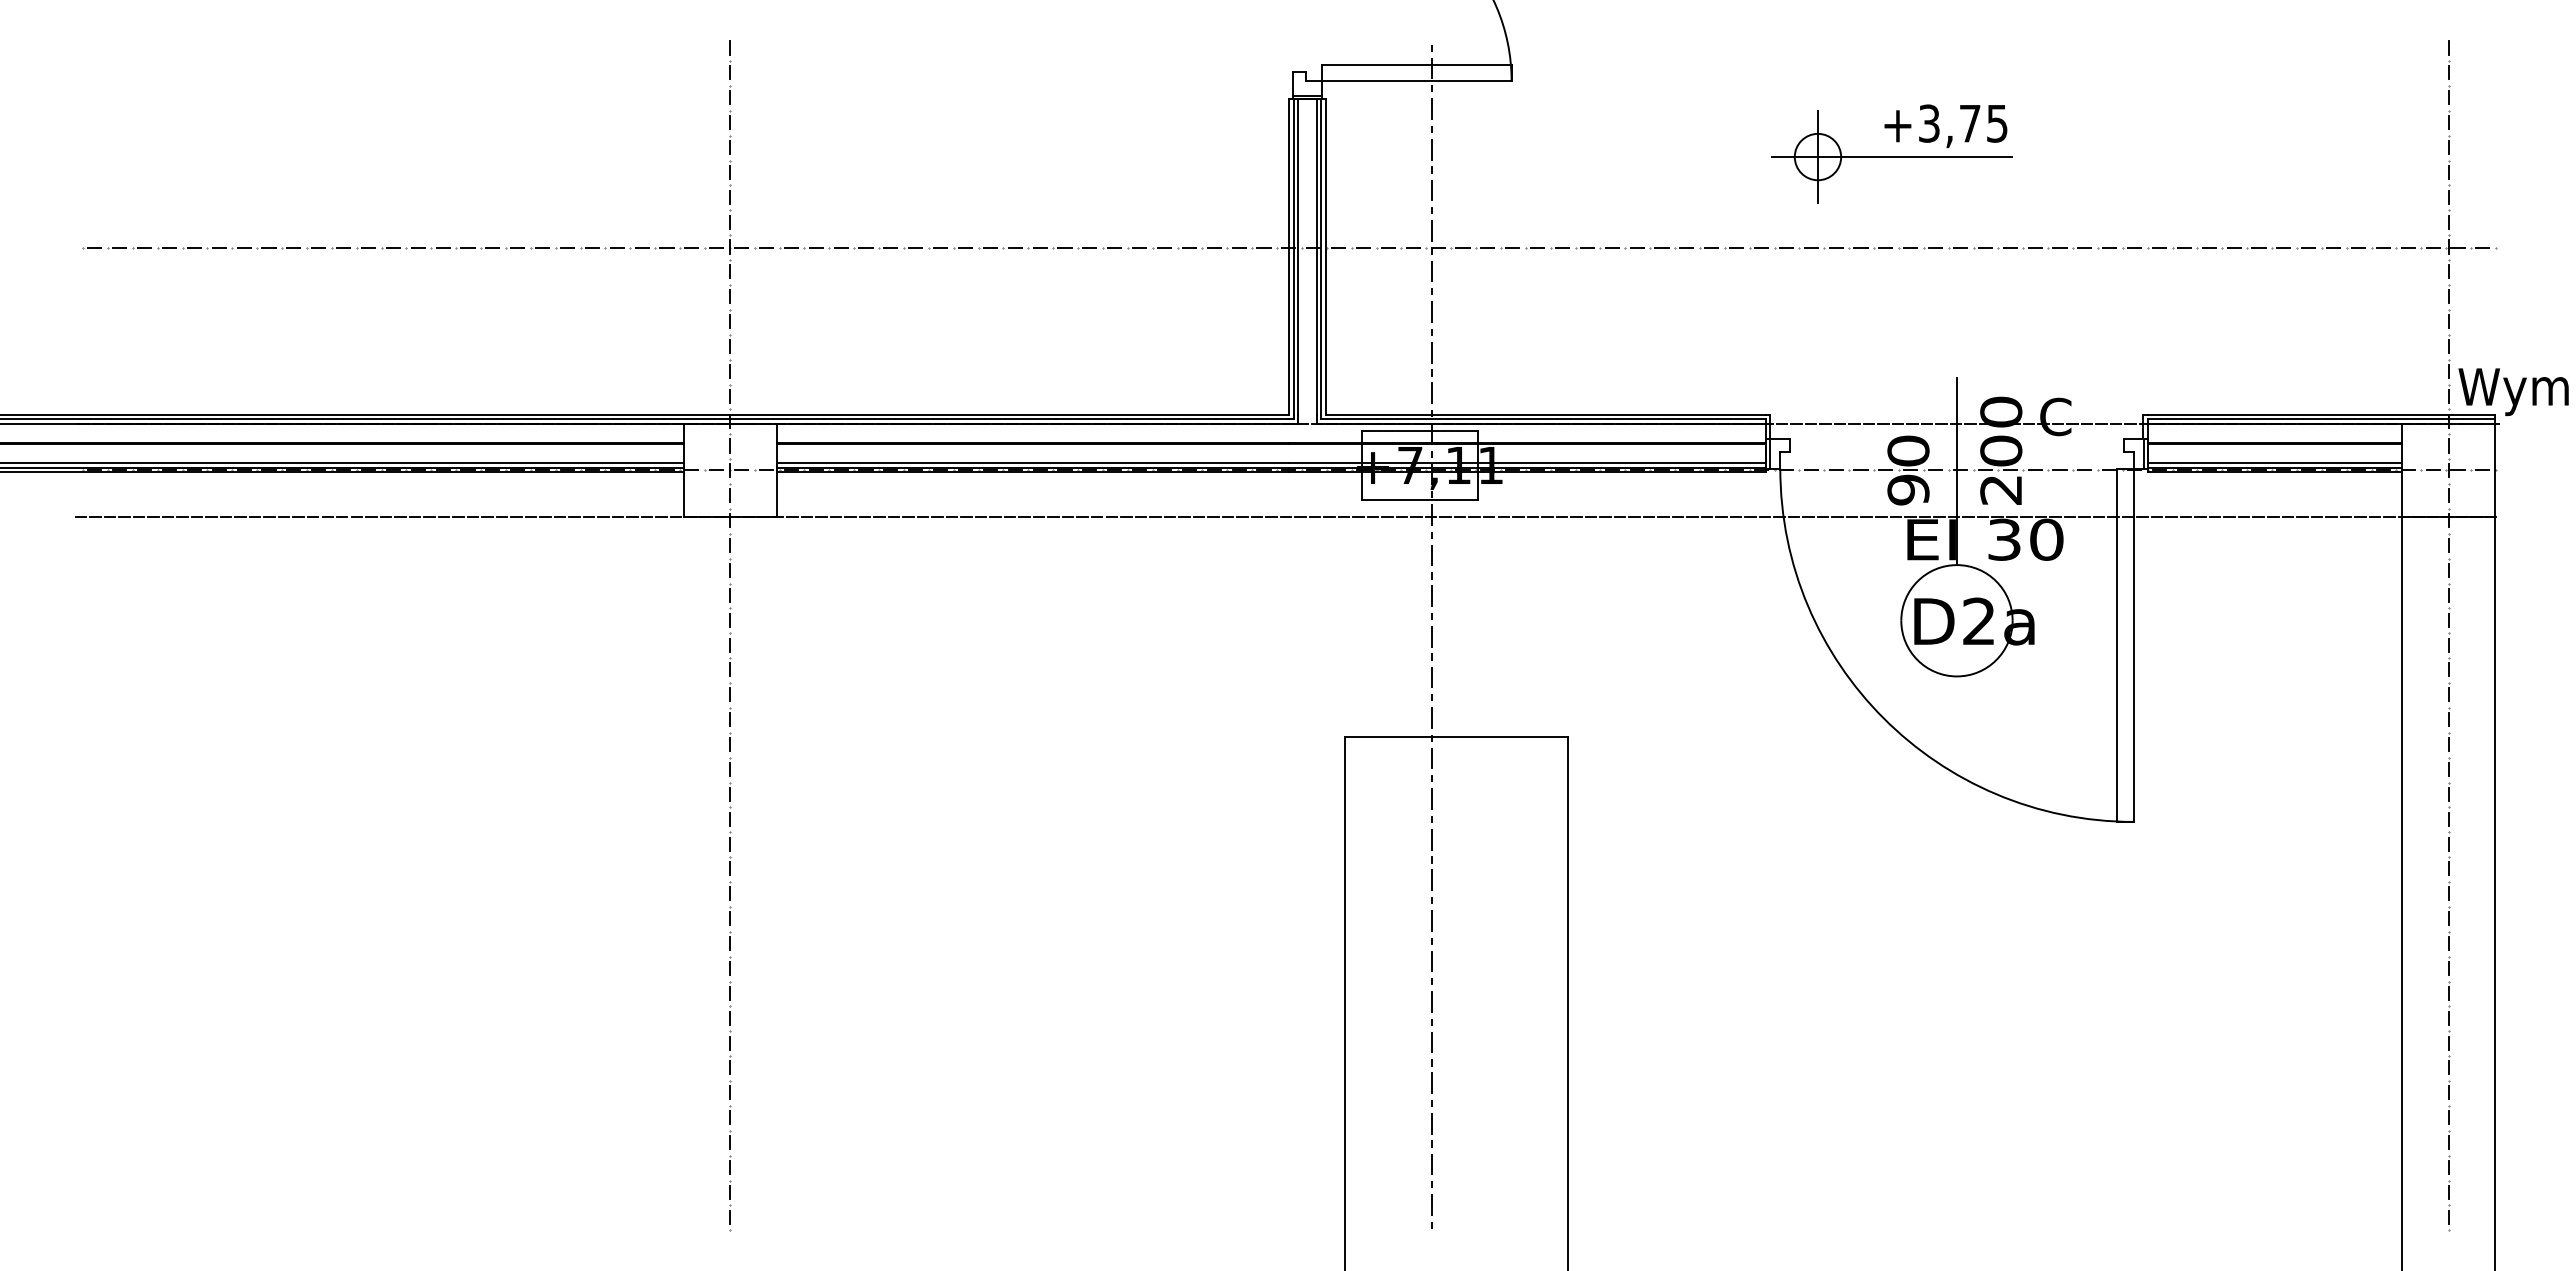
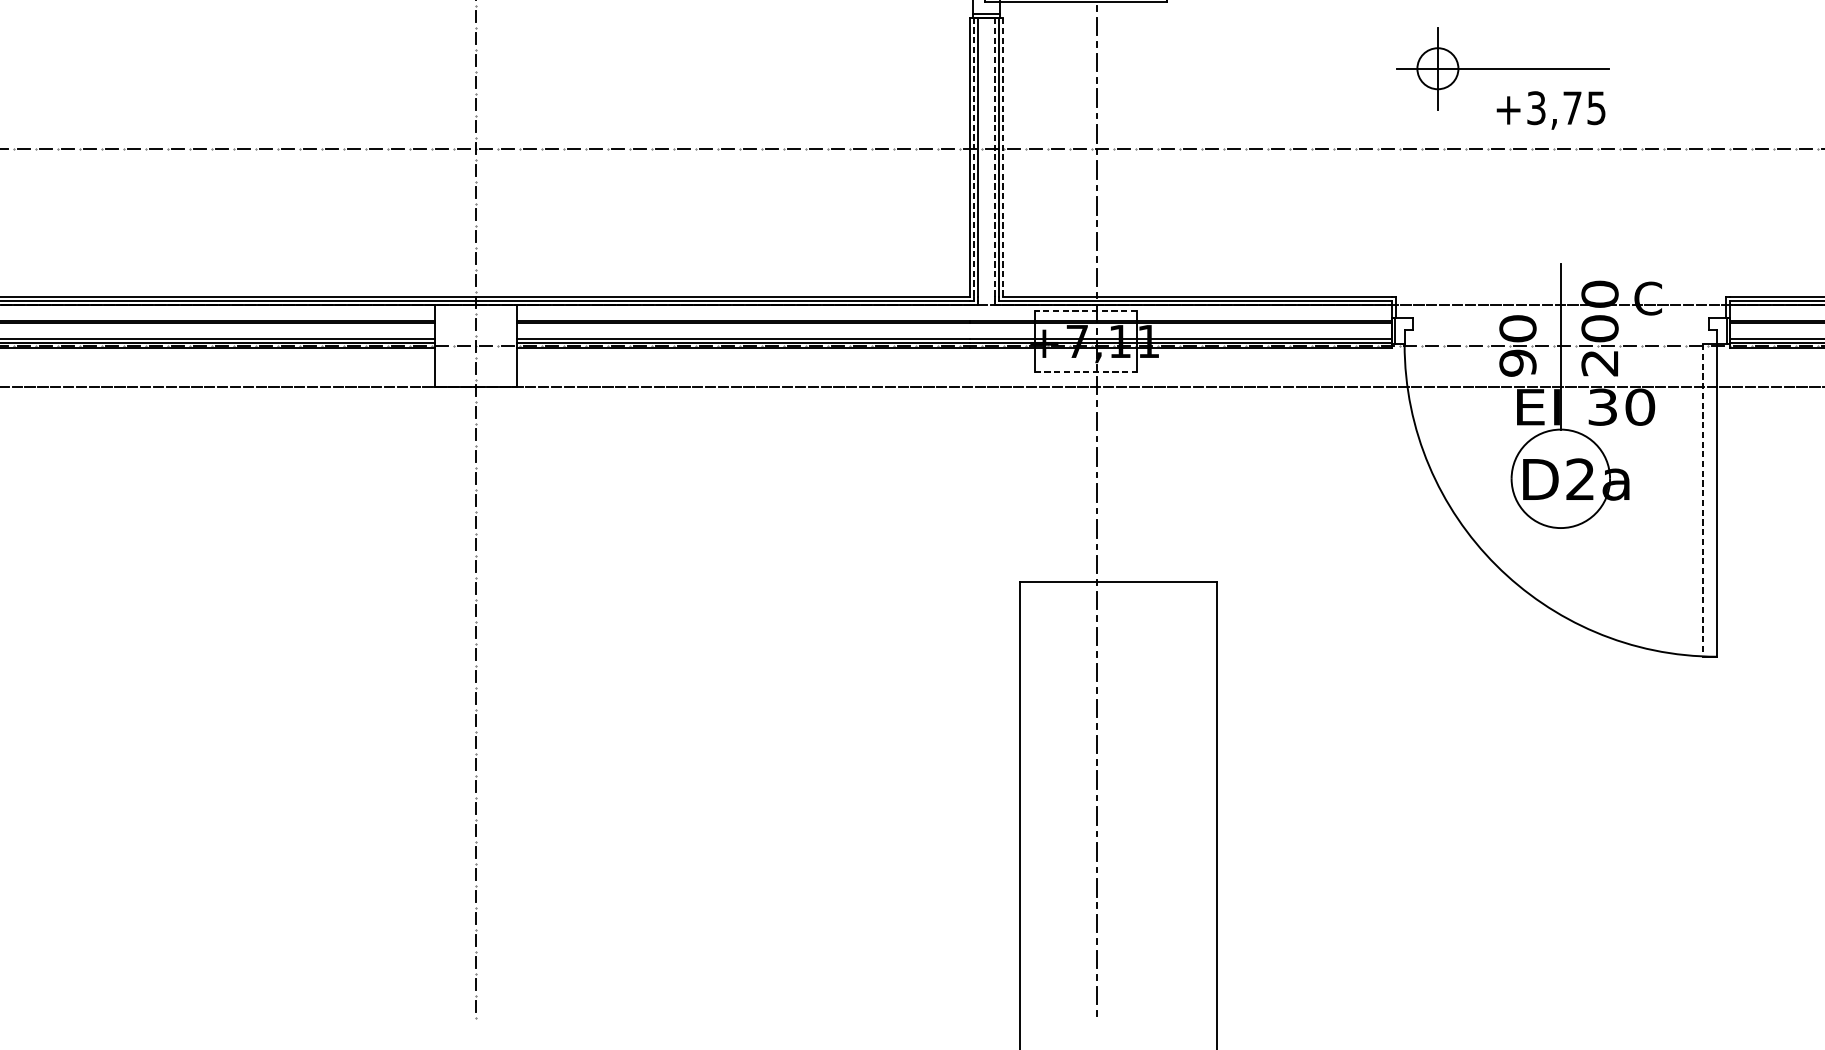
text: (1945, 126) -> (1550, 110), moved
line: (1293, 257) -> (974, 157), solid -> dashed
line: (1316, 257) -> (994, 157), solid -> dashed
line: (1326, 257) -> (1003, 157), solid -> dashed
line: (1419, 431) -> (1085, 311), solid -> dashed
line: (1419, 499) -> (1085, 371), solid -> dashed
line: (2117, 645) -> (1702, 500), solid -> dashed

